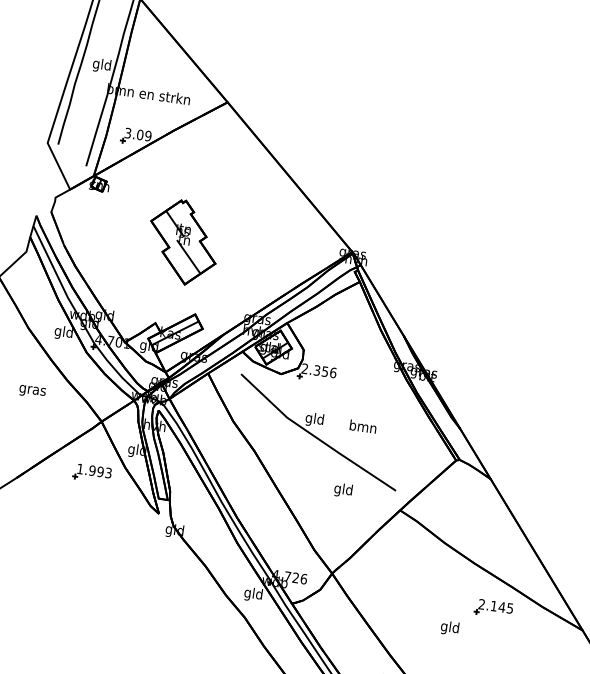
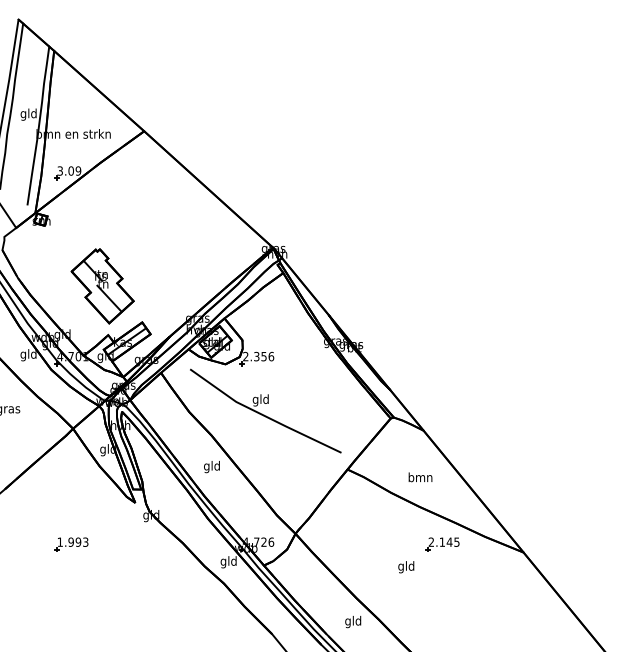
part: (183, 242) -> (102, 286), moved
text: (363, 426) -> (420, 477), moved
part: (92, 473) -> (71, 544), moved
text: (342, 490) -> (211, 467), moved

